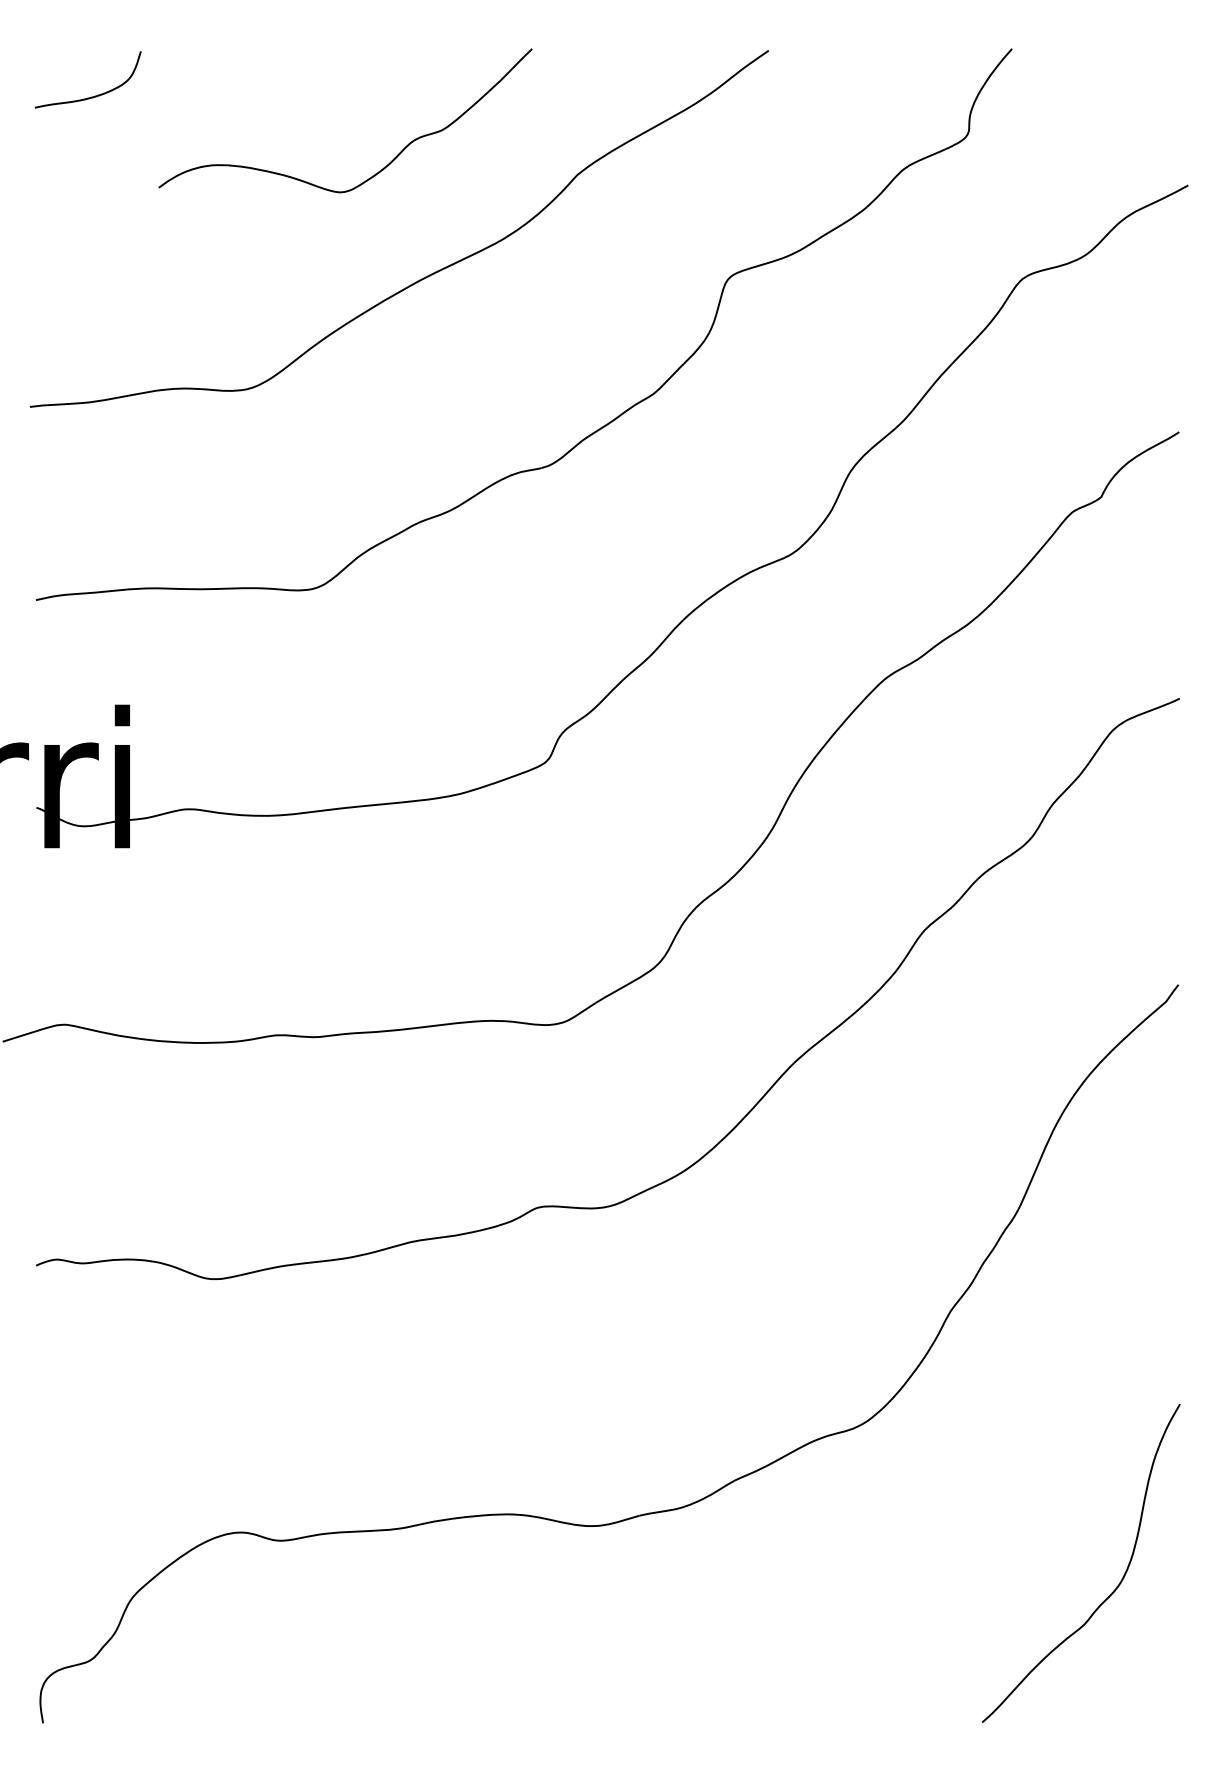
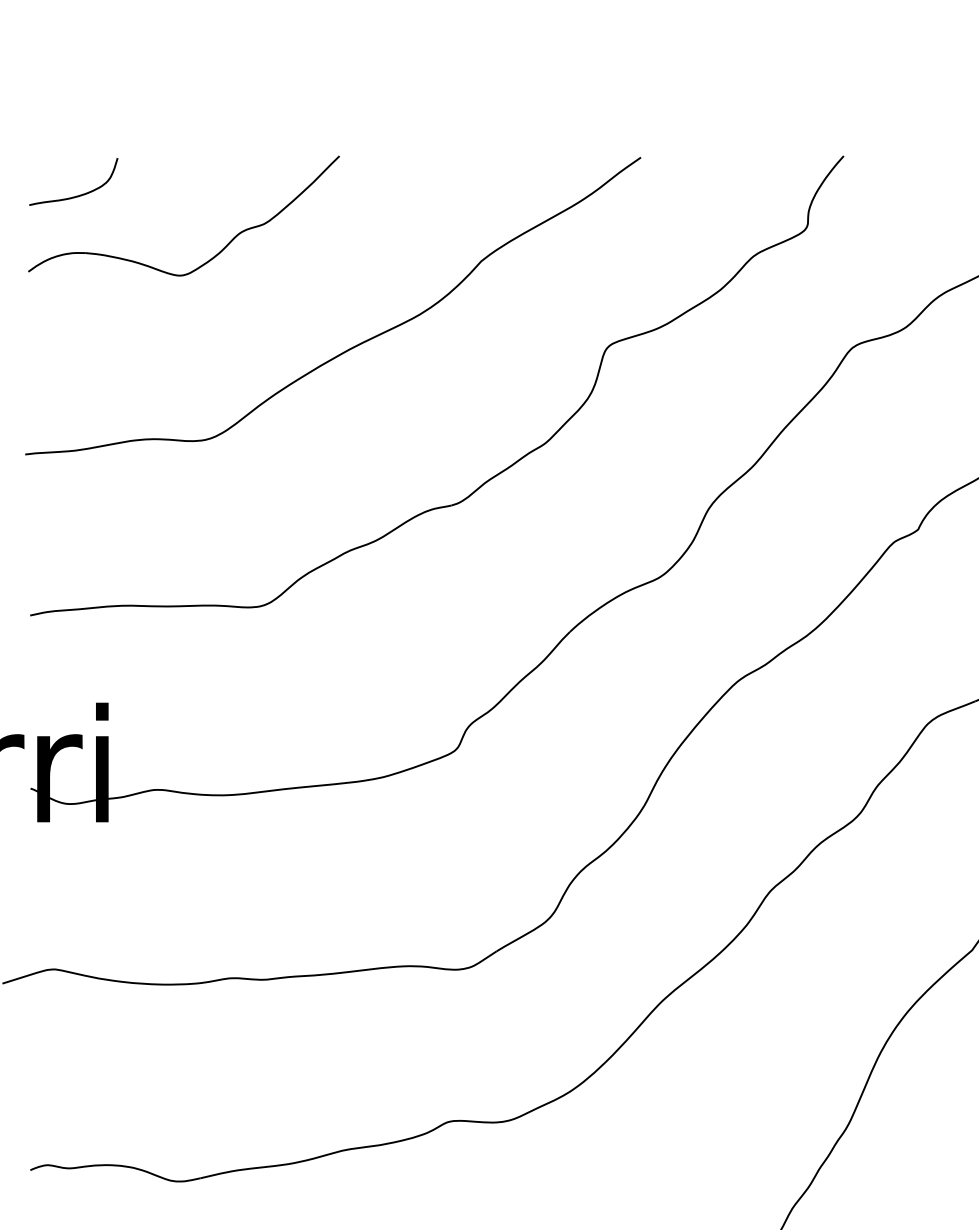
part: (384, 166) -> (216, 254), moved

